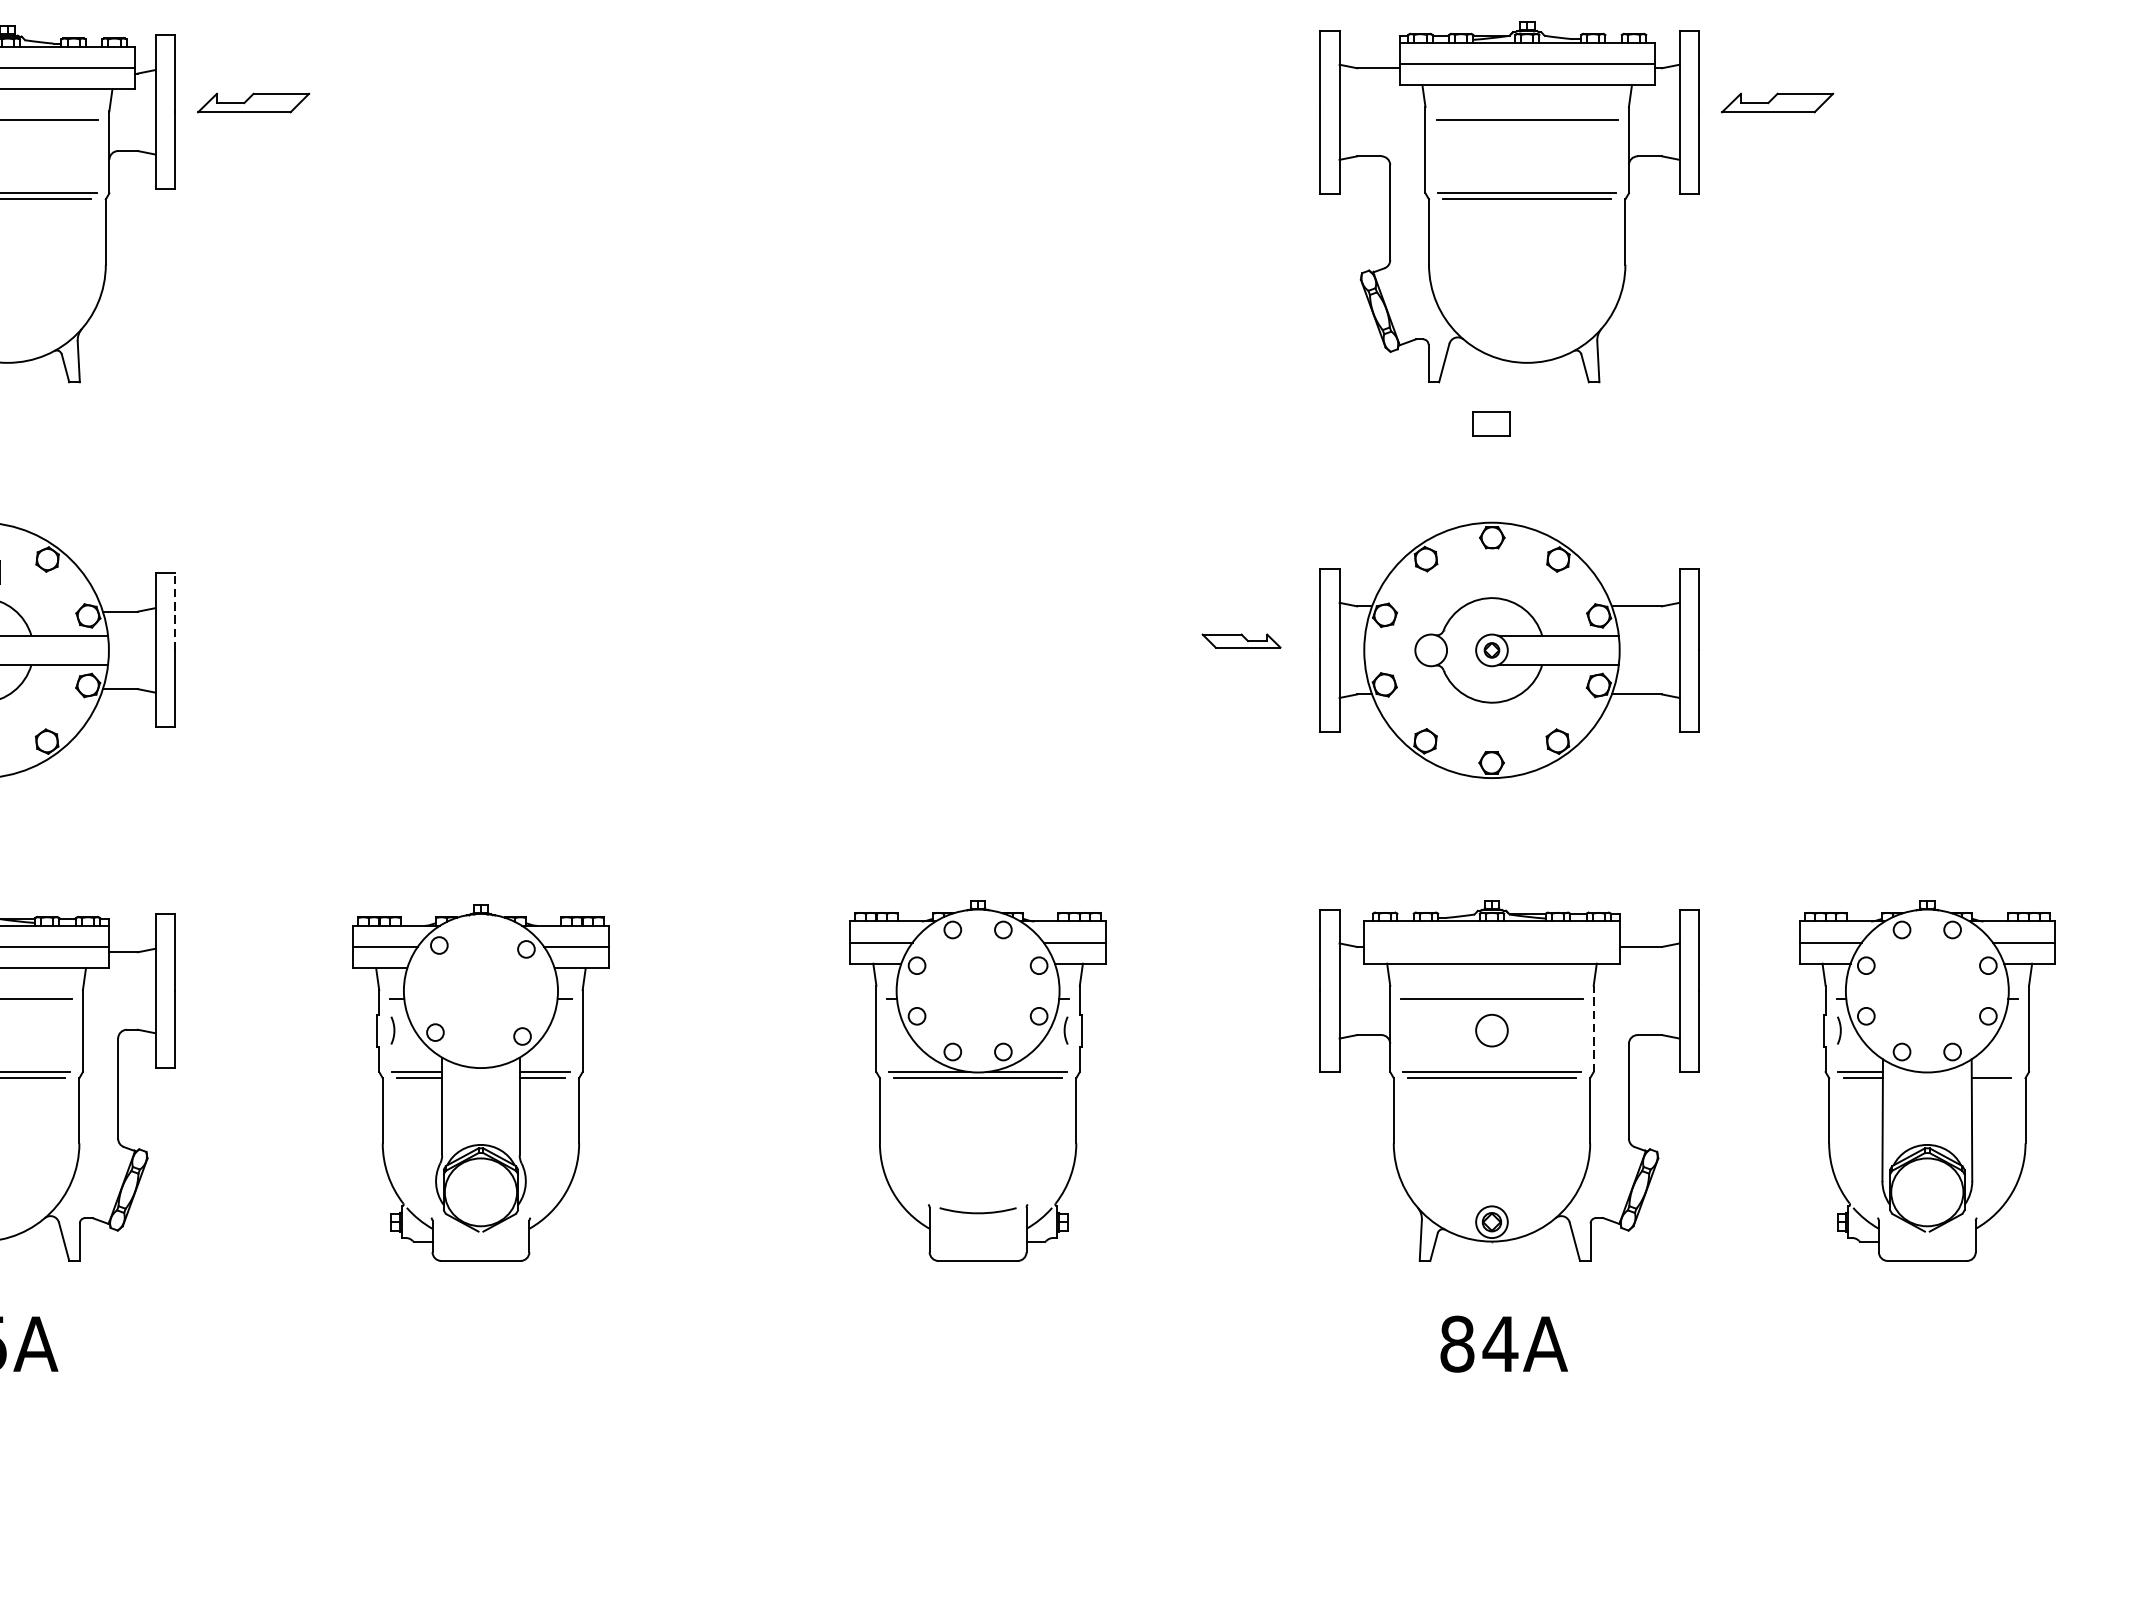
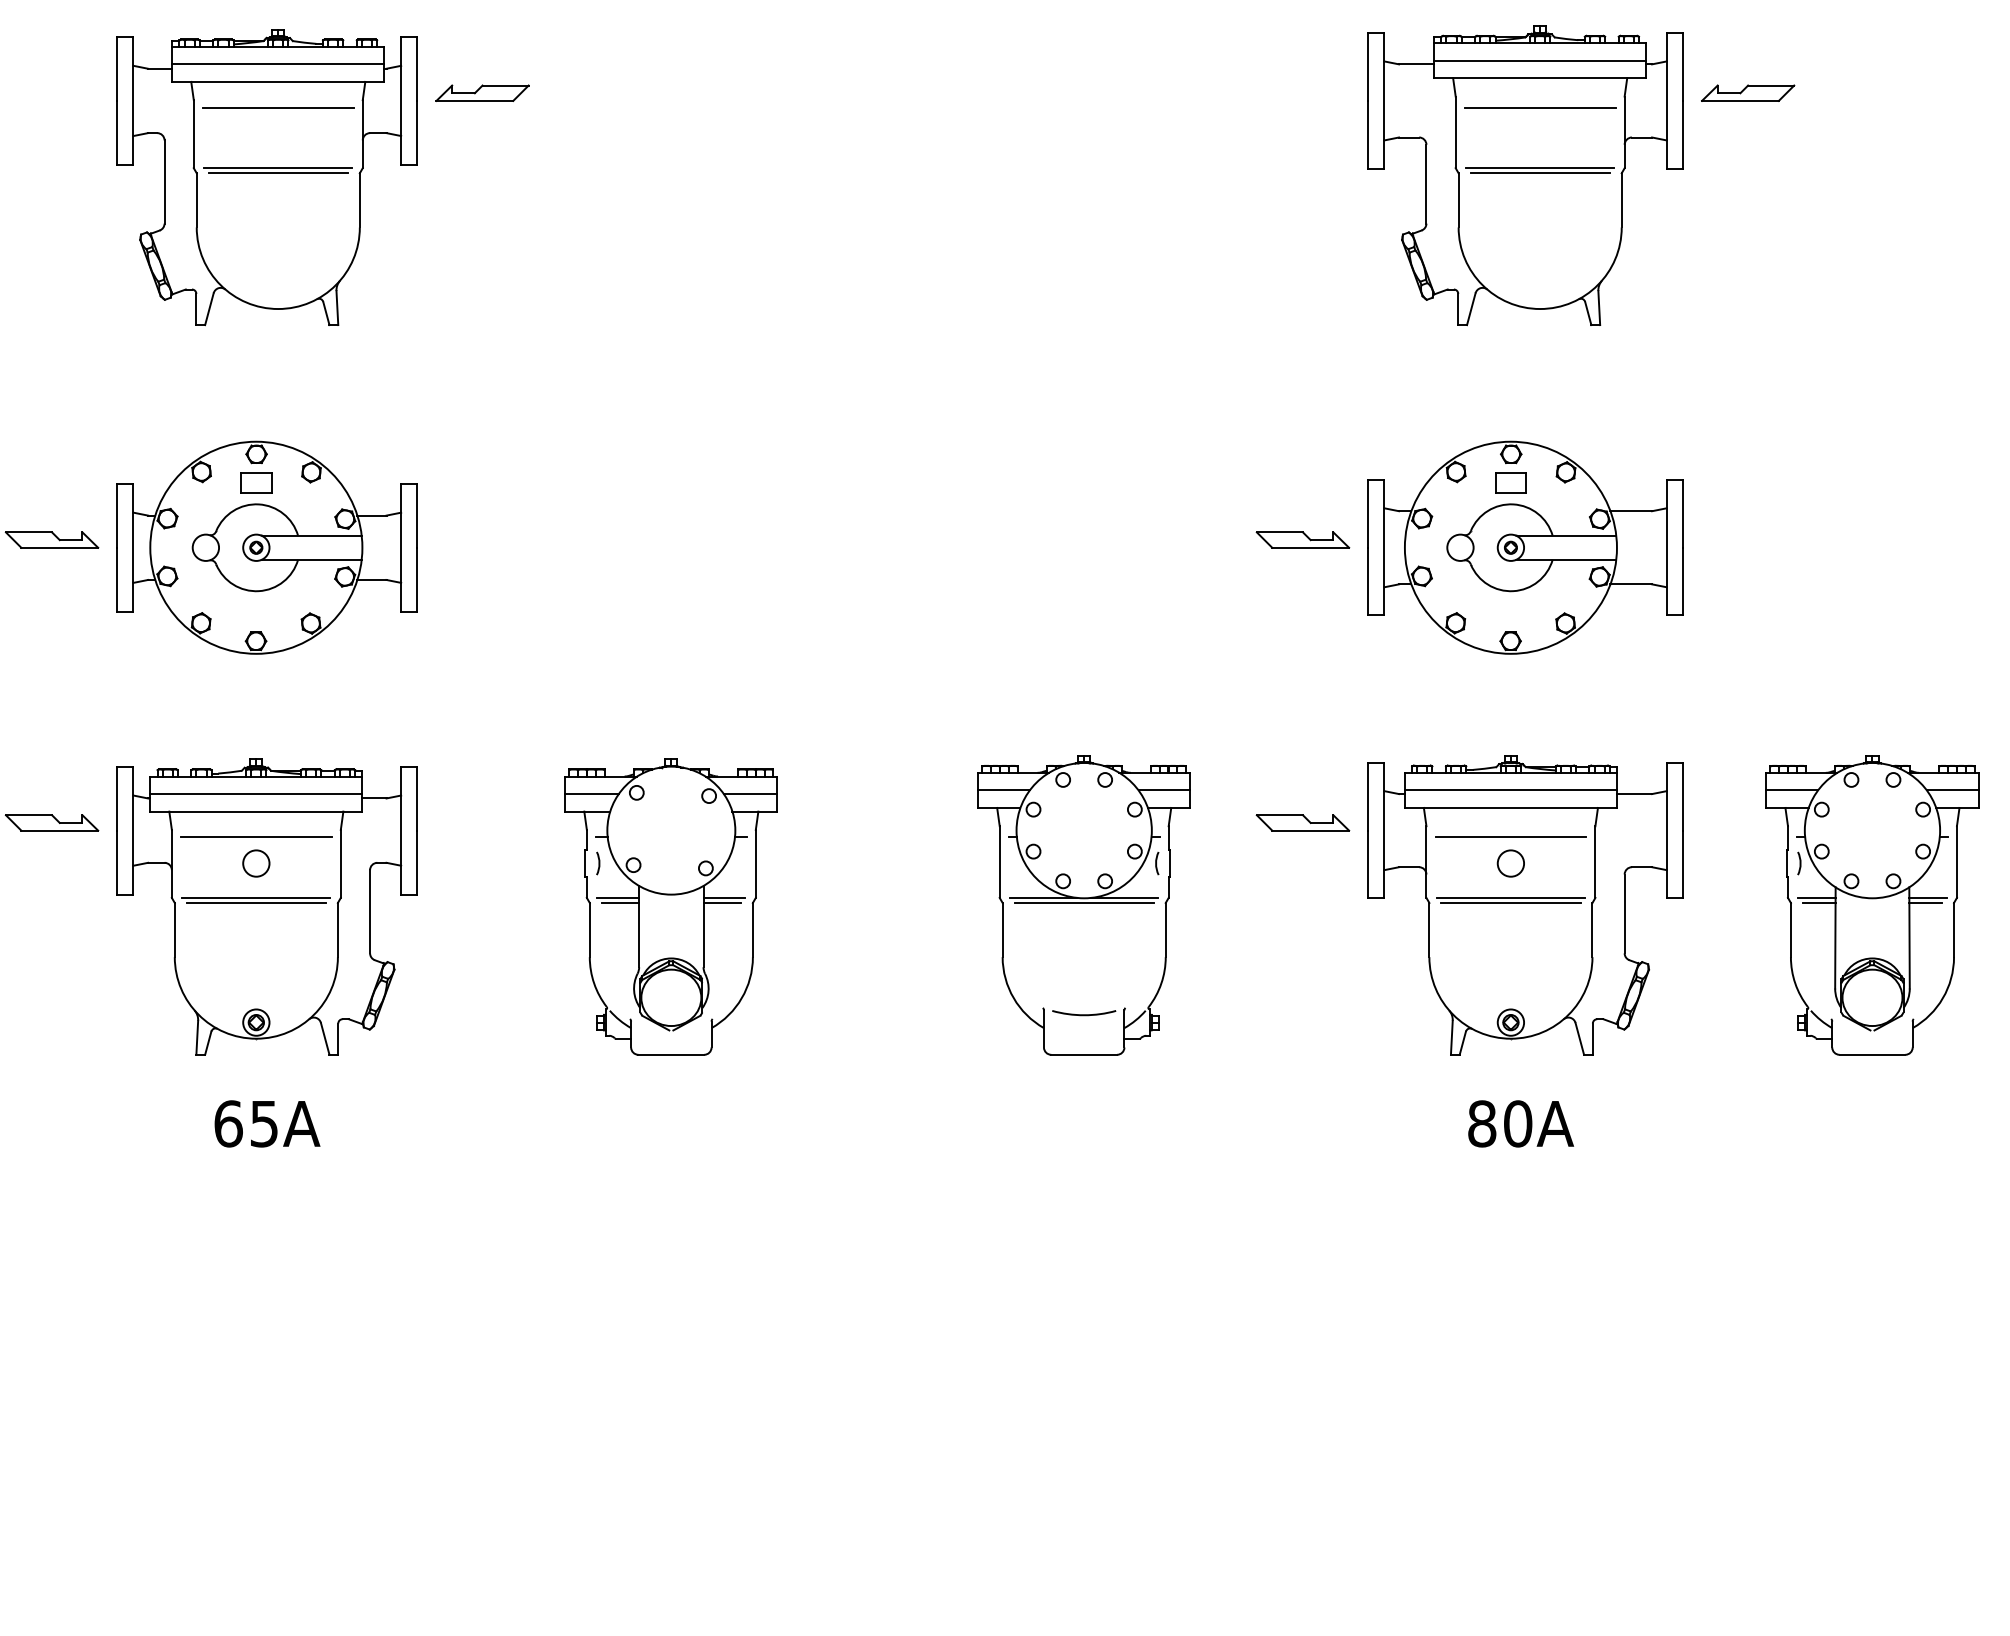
part: (1491, 423) -> (1510, 482), moved
line: (175, 611) -> (417, 515), dashed -> solid
part: (1240, 640) -> (1302, 539), size x1.43
line: (1491, 942) -> (1510, 790), added
part: (1240, 981) -> (1302, 822), added
line: (1593, 1029) -> (1595, 862), dashed -> solid
line: (1993, 1071) -> (1927, 897), added
text: (1499, 1343) -> (1517, 1123), 84A -> 80A

